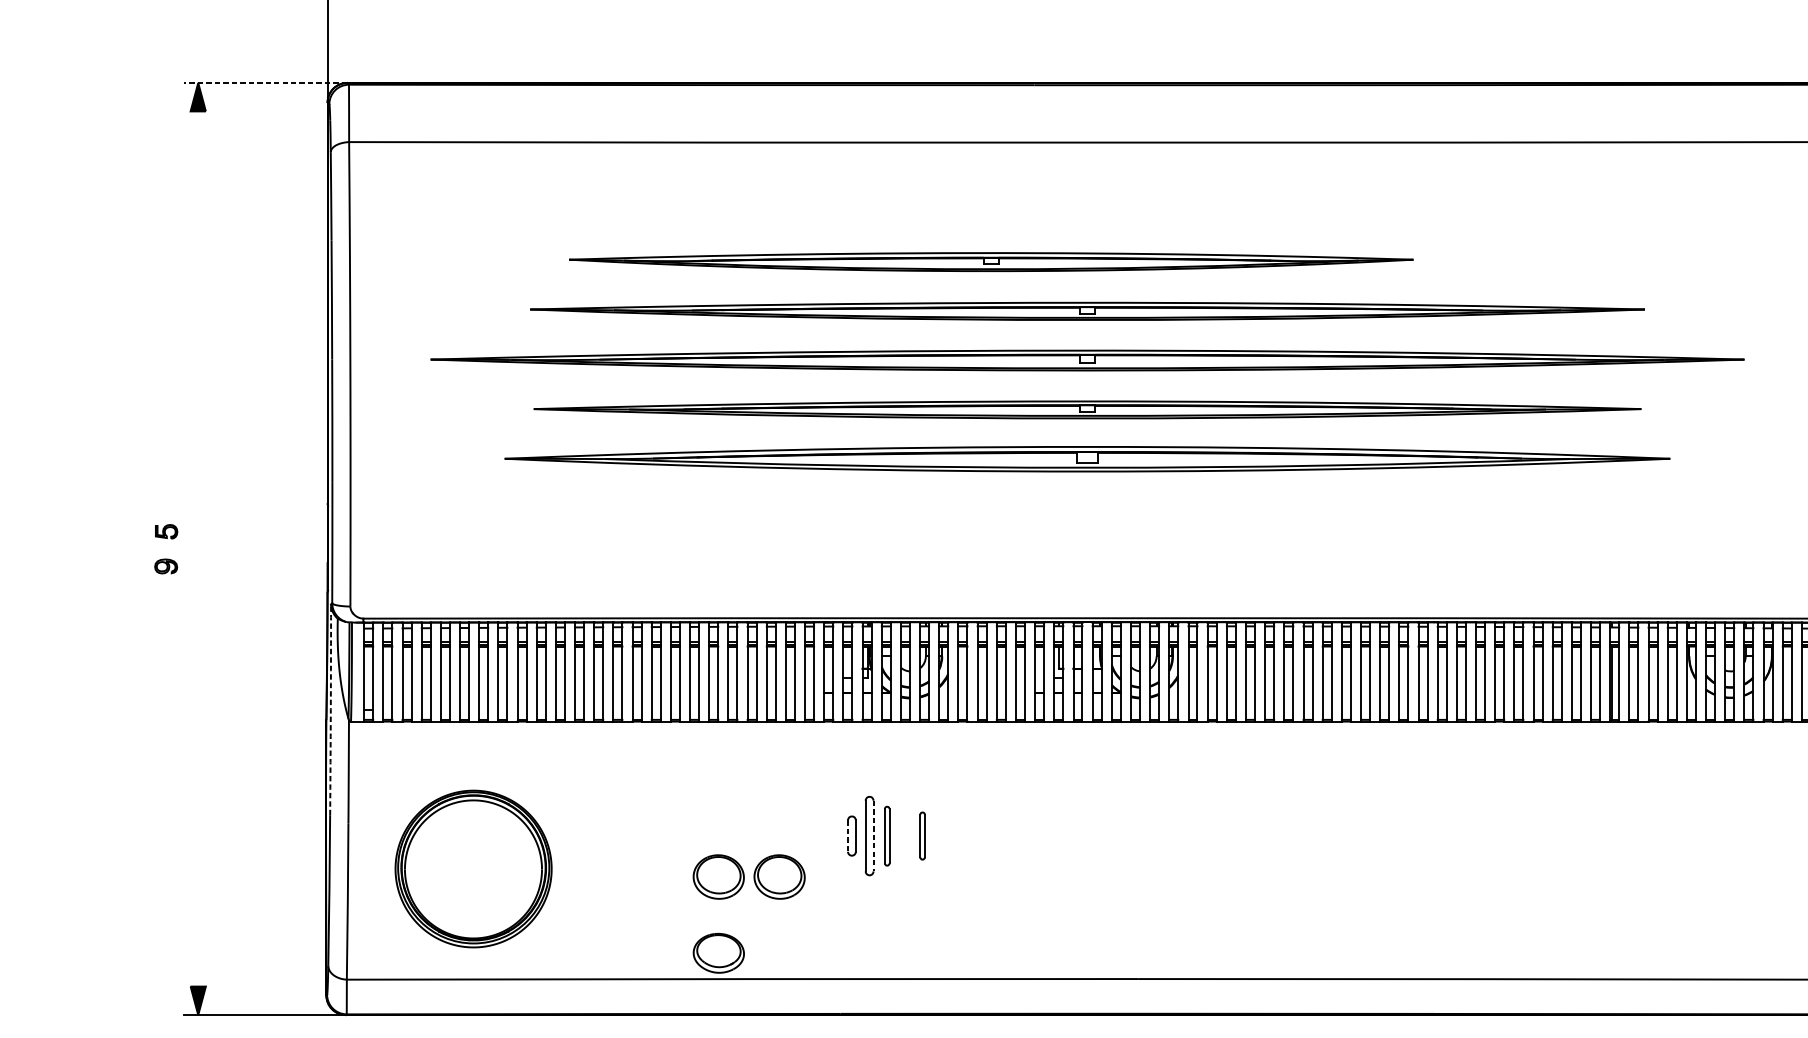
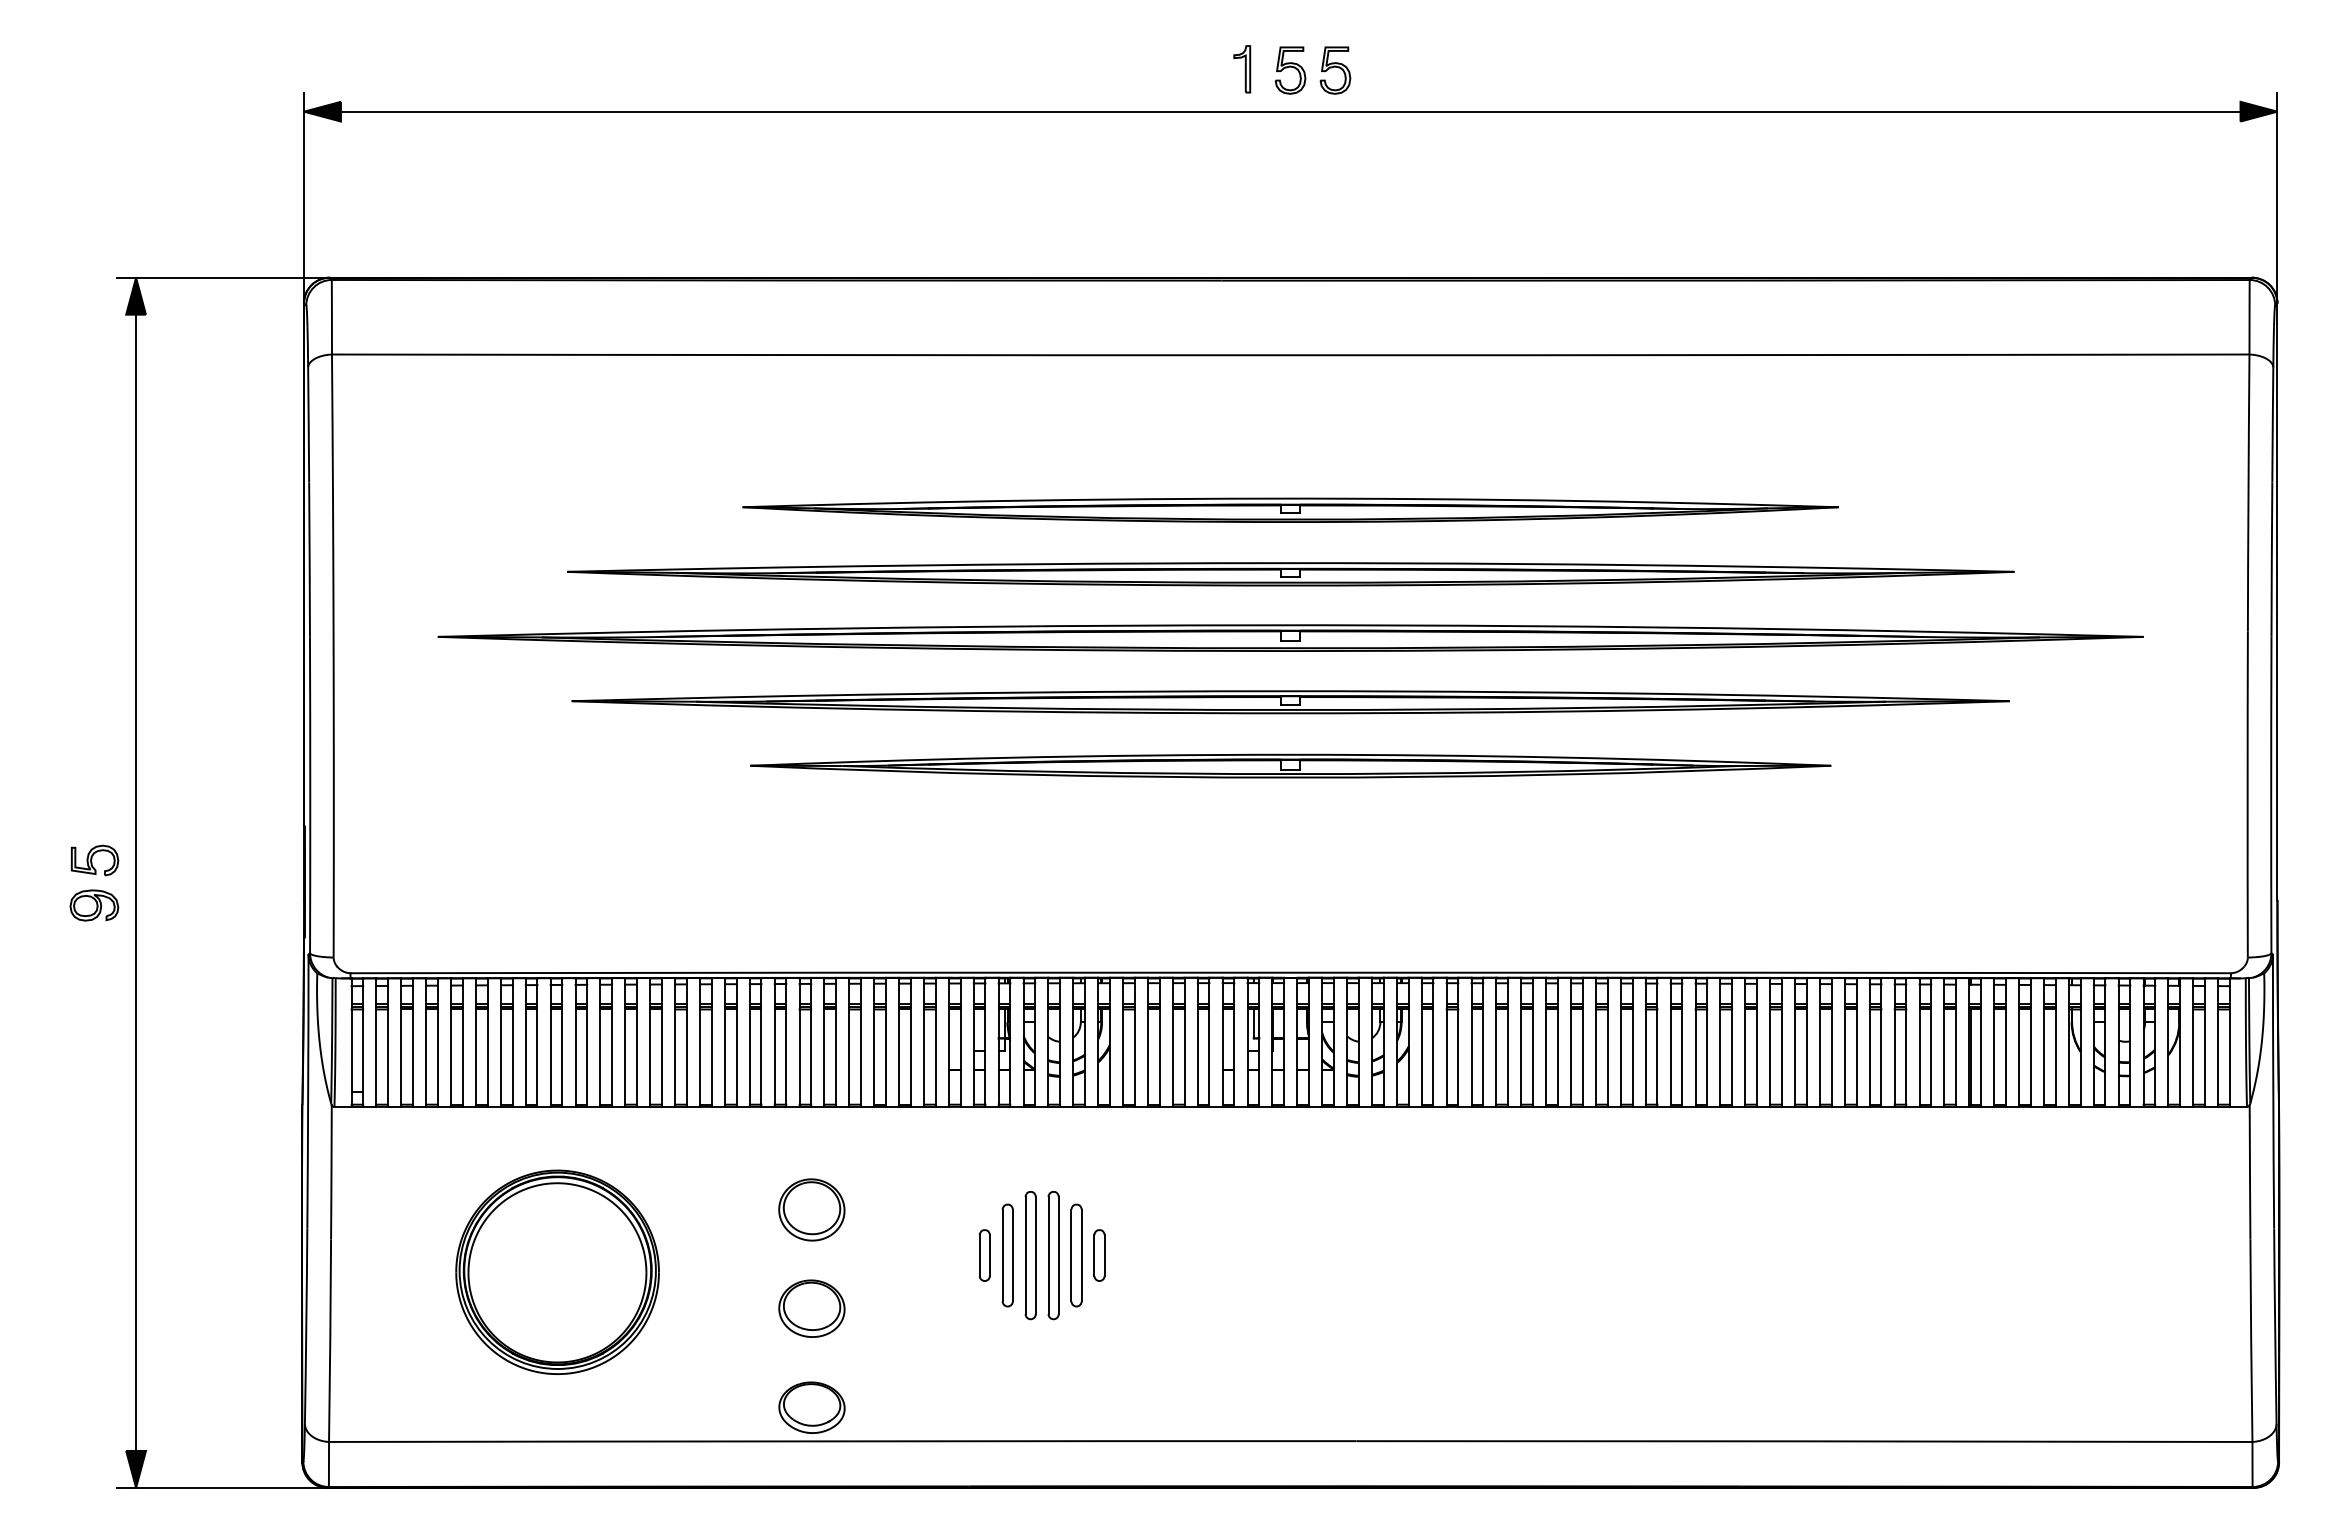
line: (264, 82) -> (222, 277), dashed -> solid
part: (991, 261) -> (1290, 509), moved
part: (1087, 458) -> (1290, 765), size x0.71
part: (166, 531) -> (94, 860), size x1.67
line: (198, 548) -> (136, 882), added
part: (166, 566) -> (94, 905), size x1.67
arc: (331, 709) -> (308, 1091), dashed -> solid
part: (718, 800) -> (811, 1209), added
line: (847, 836) -> (979, 1256), dashed -> solid
line: (873, 836) -> (1012, 1255), dashed -> solid
part: (887, 836) -> (1030, 1255), size x1.67
part: (904, 836) -> (1053, 1255), added
part: (922, 836) -> (1076, 1255), size x1.67
part: (940, 836) -> (1099, 1255), added
part: (473, 868) -> (557, 1271), moved
part: (779, 876) -> (890, 1308), removed

